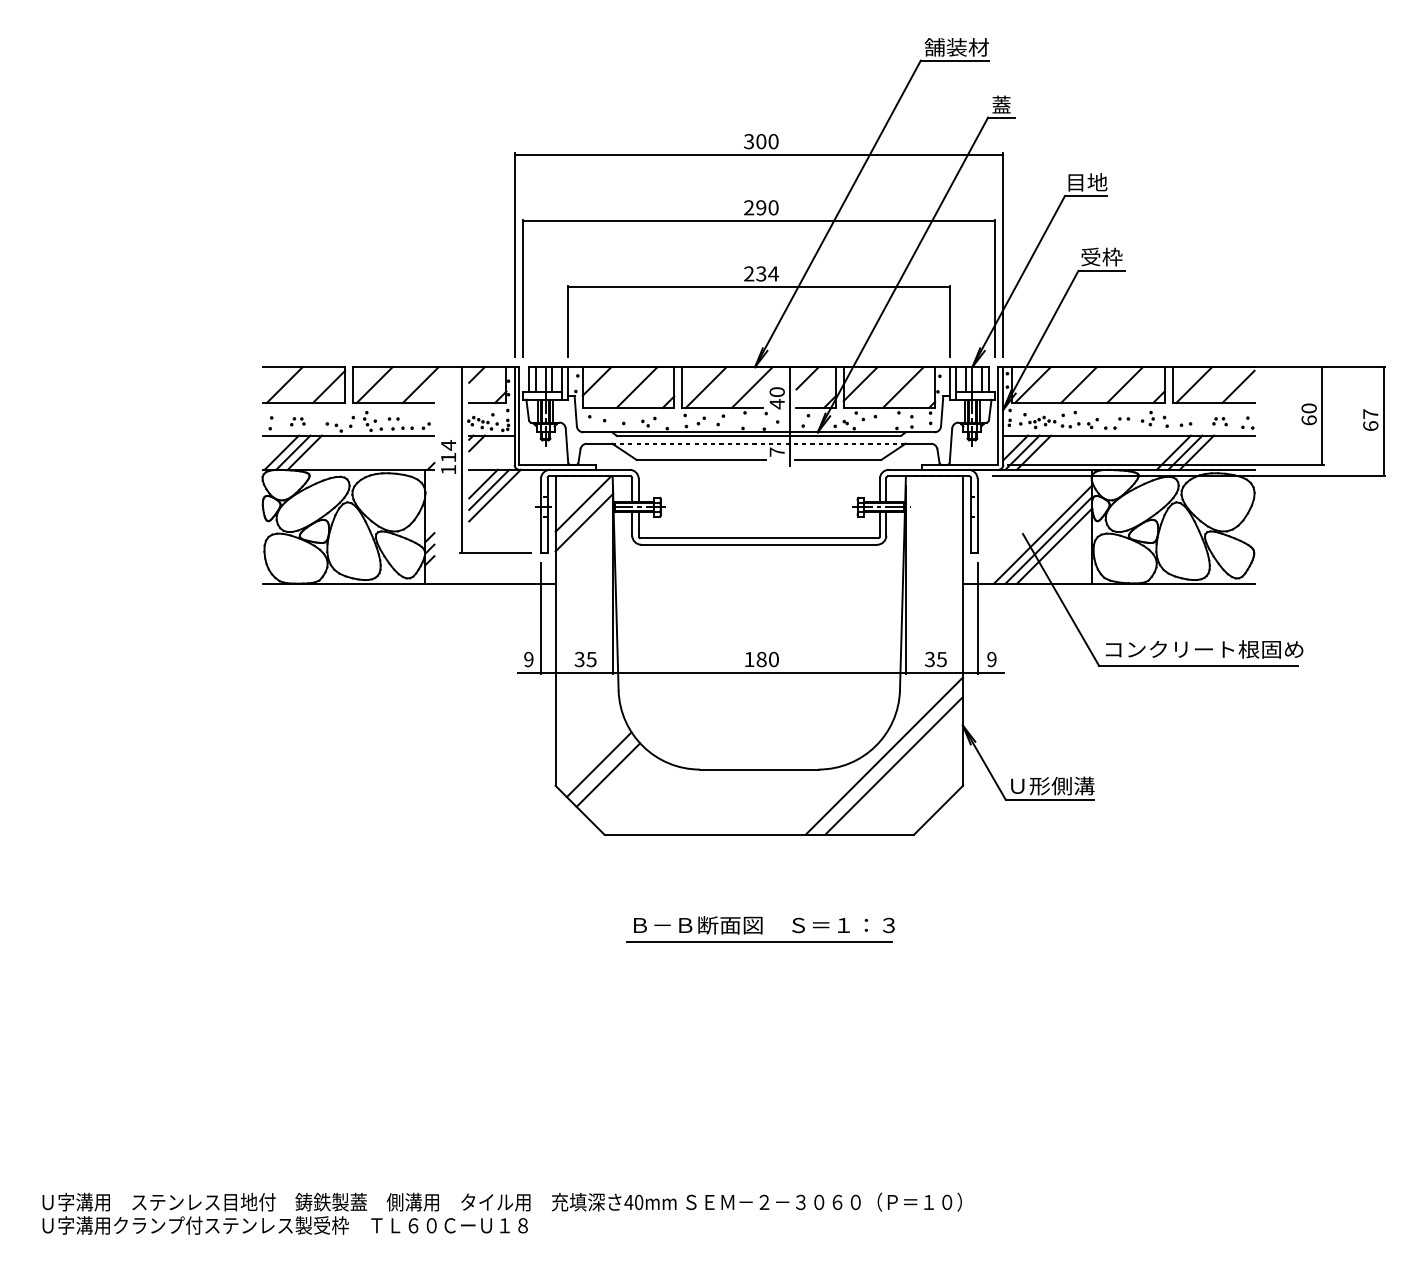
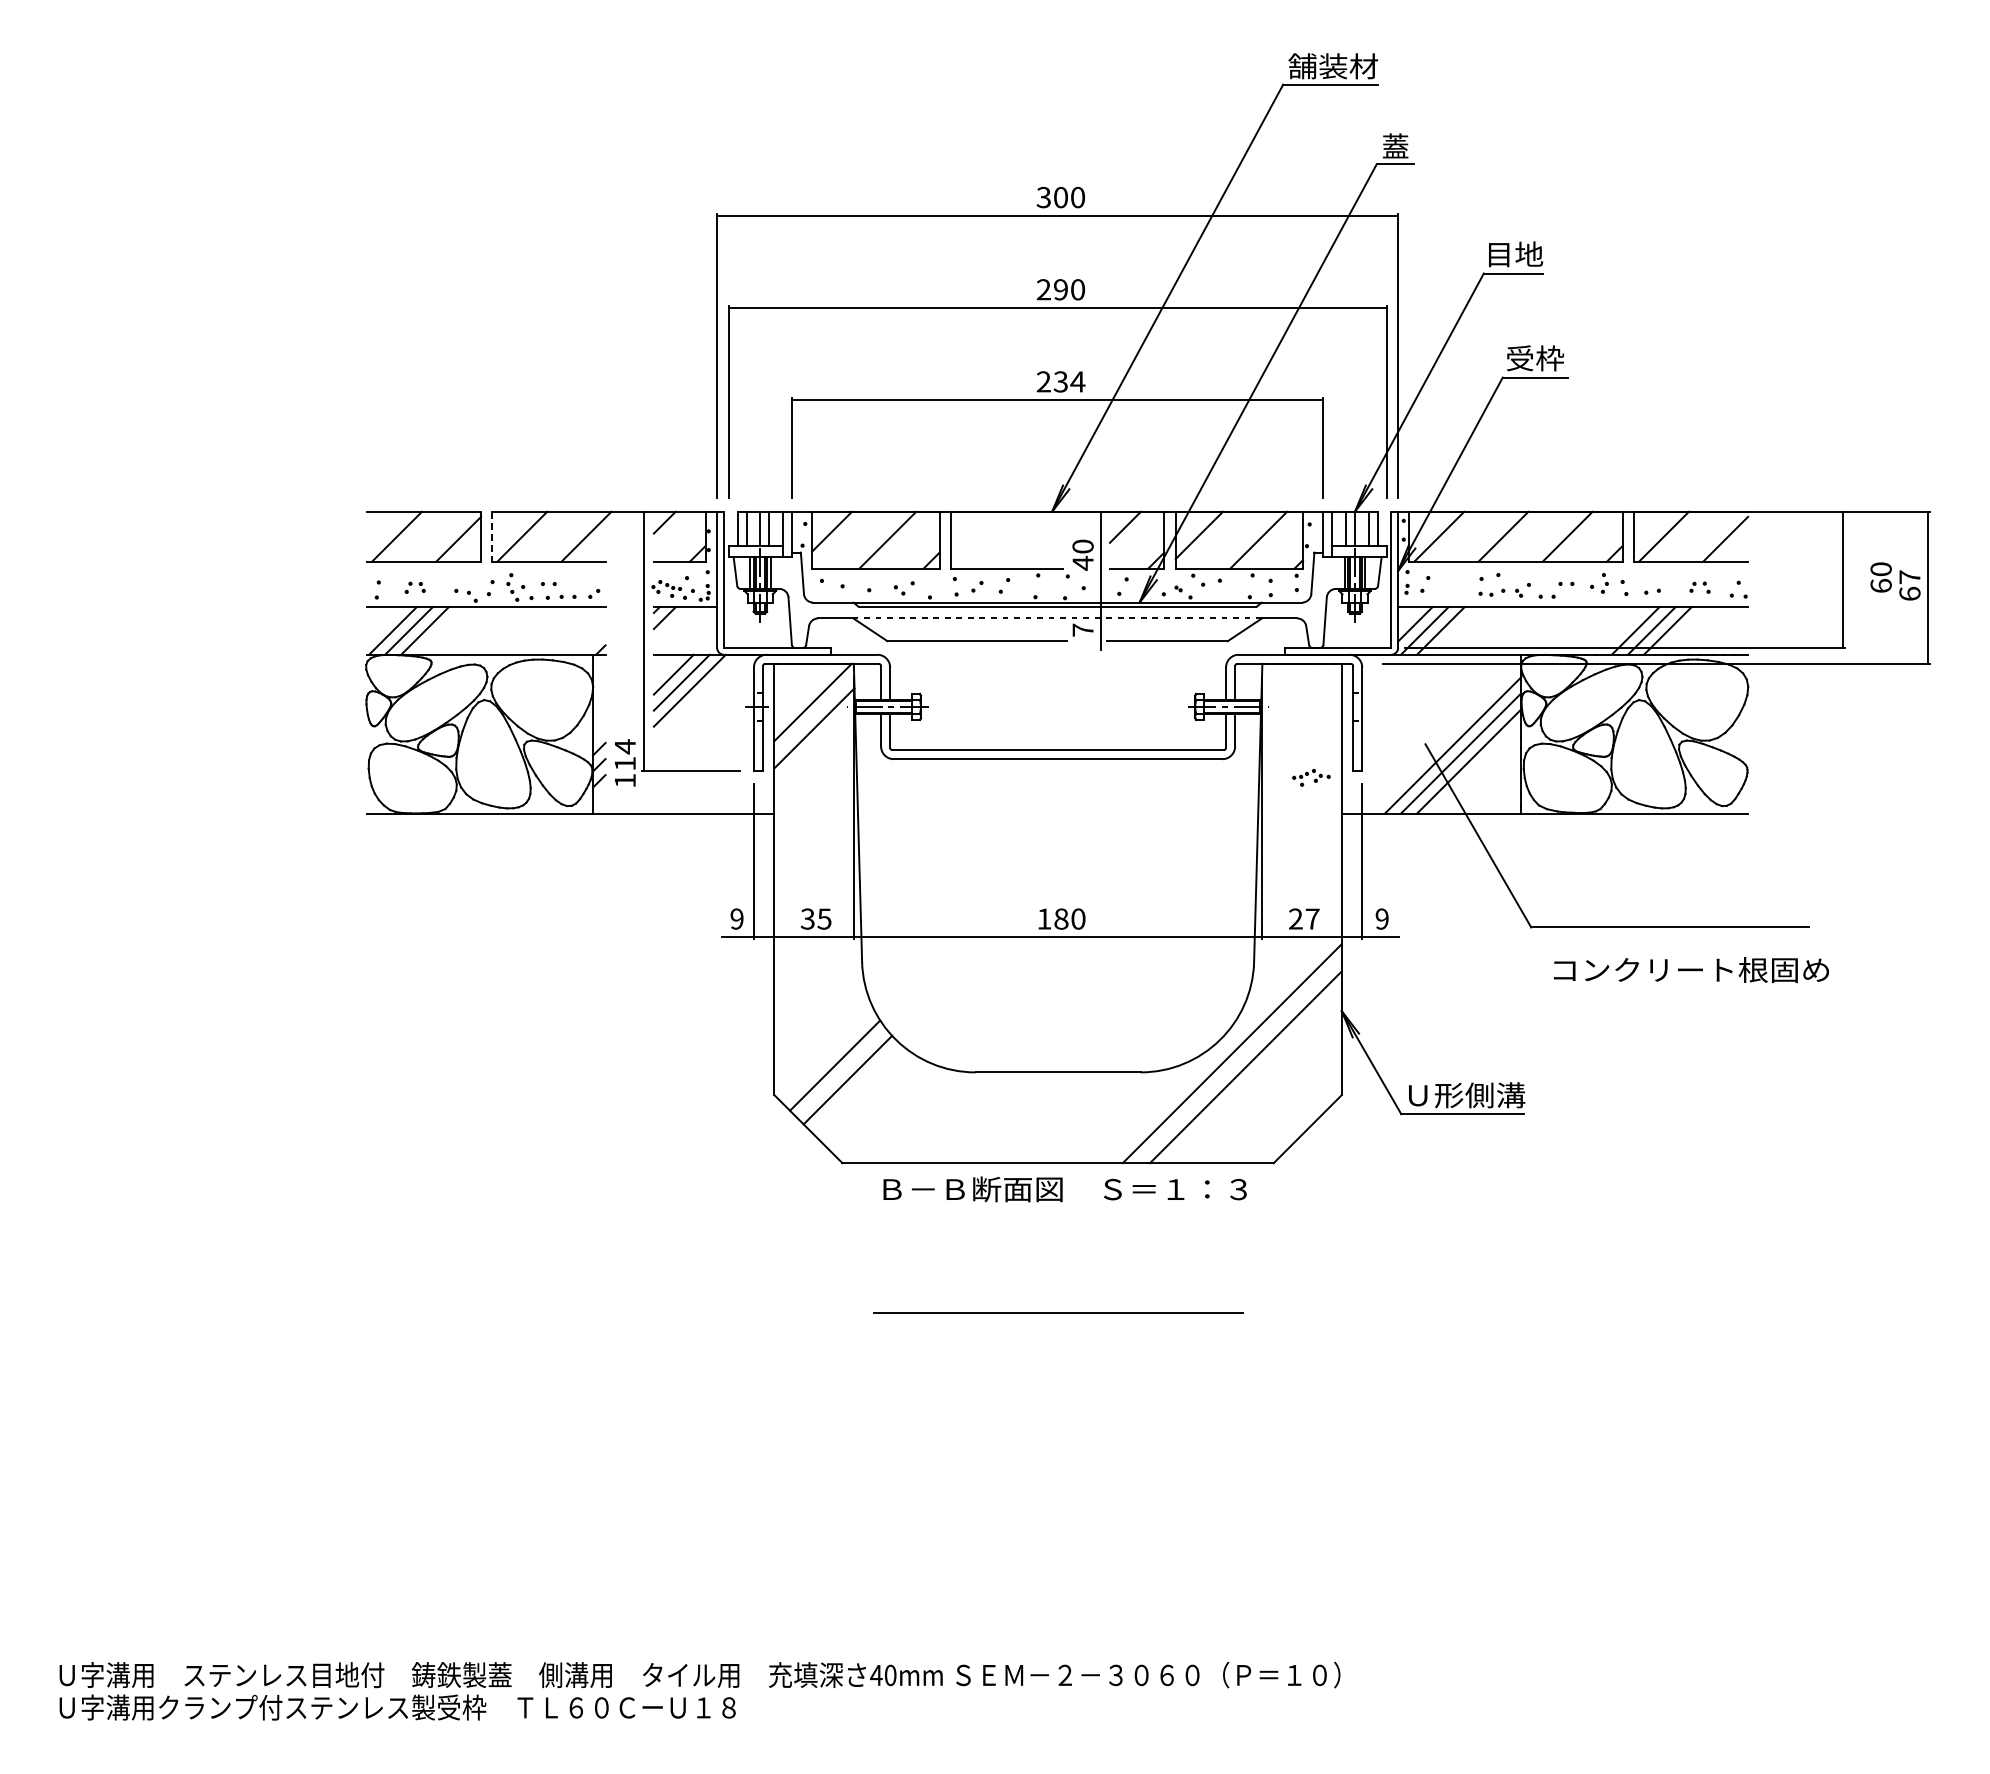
line: (353, 384) -> (492, 536), solid -> dashed
line: (705, 387) -> (983, 539), removed
line: (752, 387) -> (1048, 539), removed
text: (1308, 414) -> (1880, 577), moved
part: (1042, 422) -> (1311, 777), moved
text: (448, 456) -> (625, 762), moved
text: (1204, 649) -> (1691, 969), moved
text: (935, 659) -> (1303, 918), 35 -> 27
text: (763, 925) -> (1064, 1189), moved

